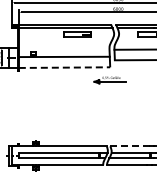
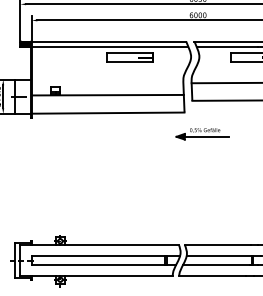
line: (64, 67) -> (108, 112), dashed -> solid
part: (109, 80) -> (201, 134), moved
line: (130, 146) -> (218, 245), dashed -> solid

